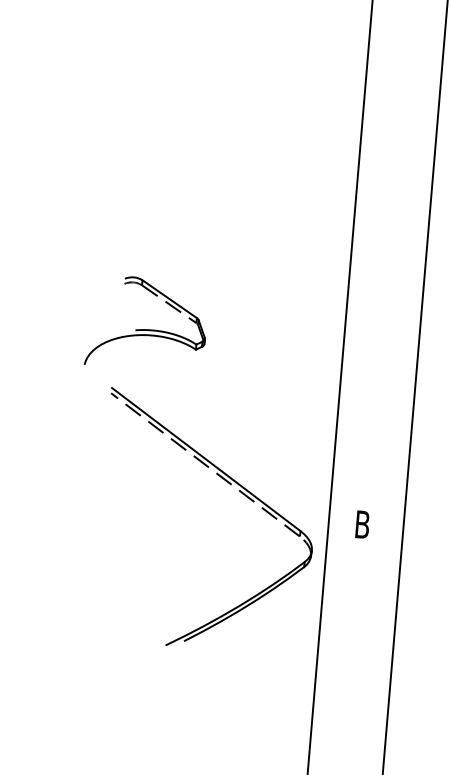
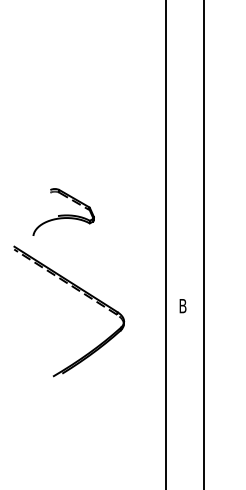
part: (228, 484) -> (78, 291), moved

